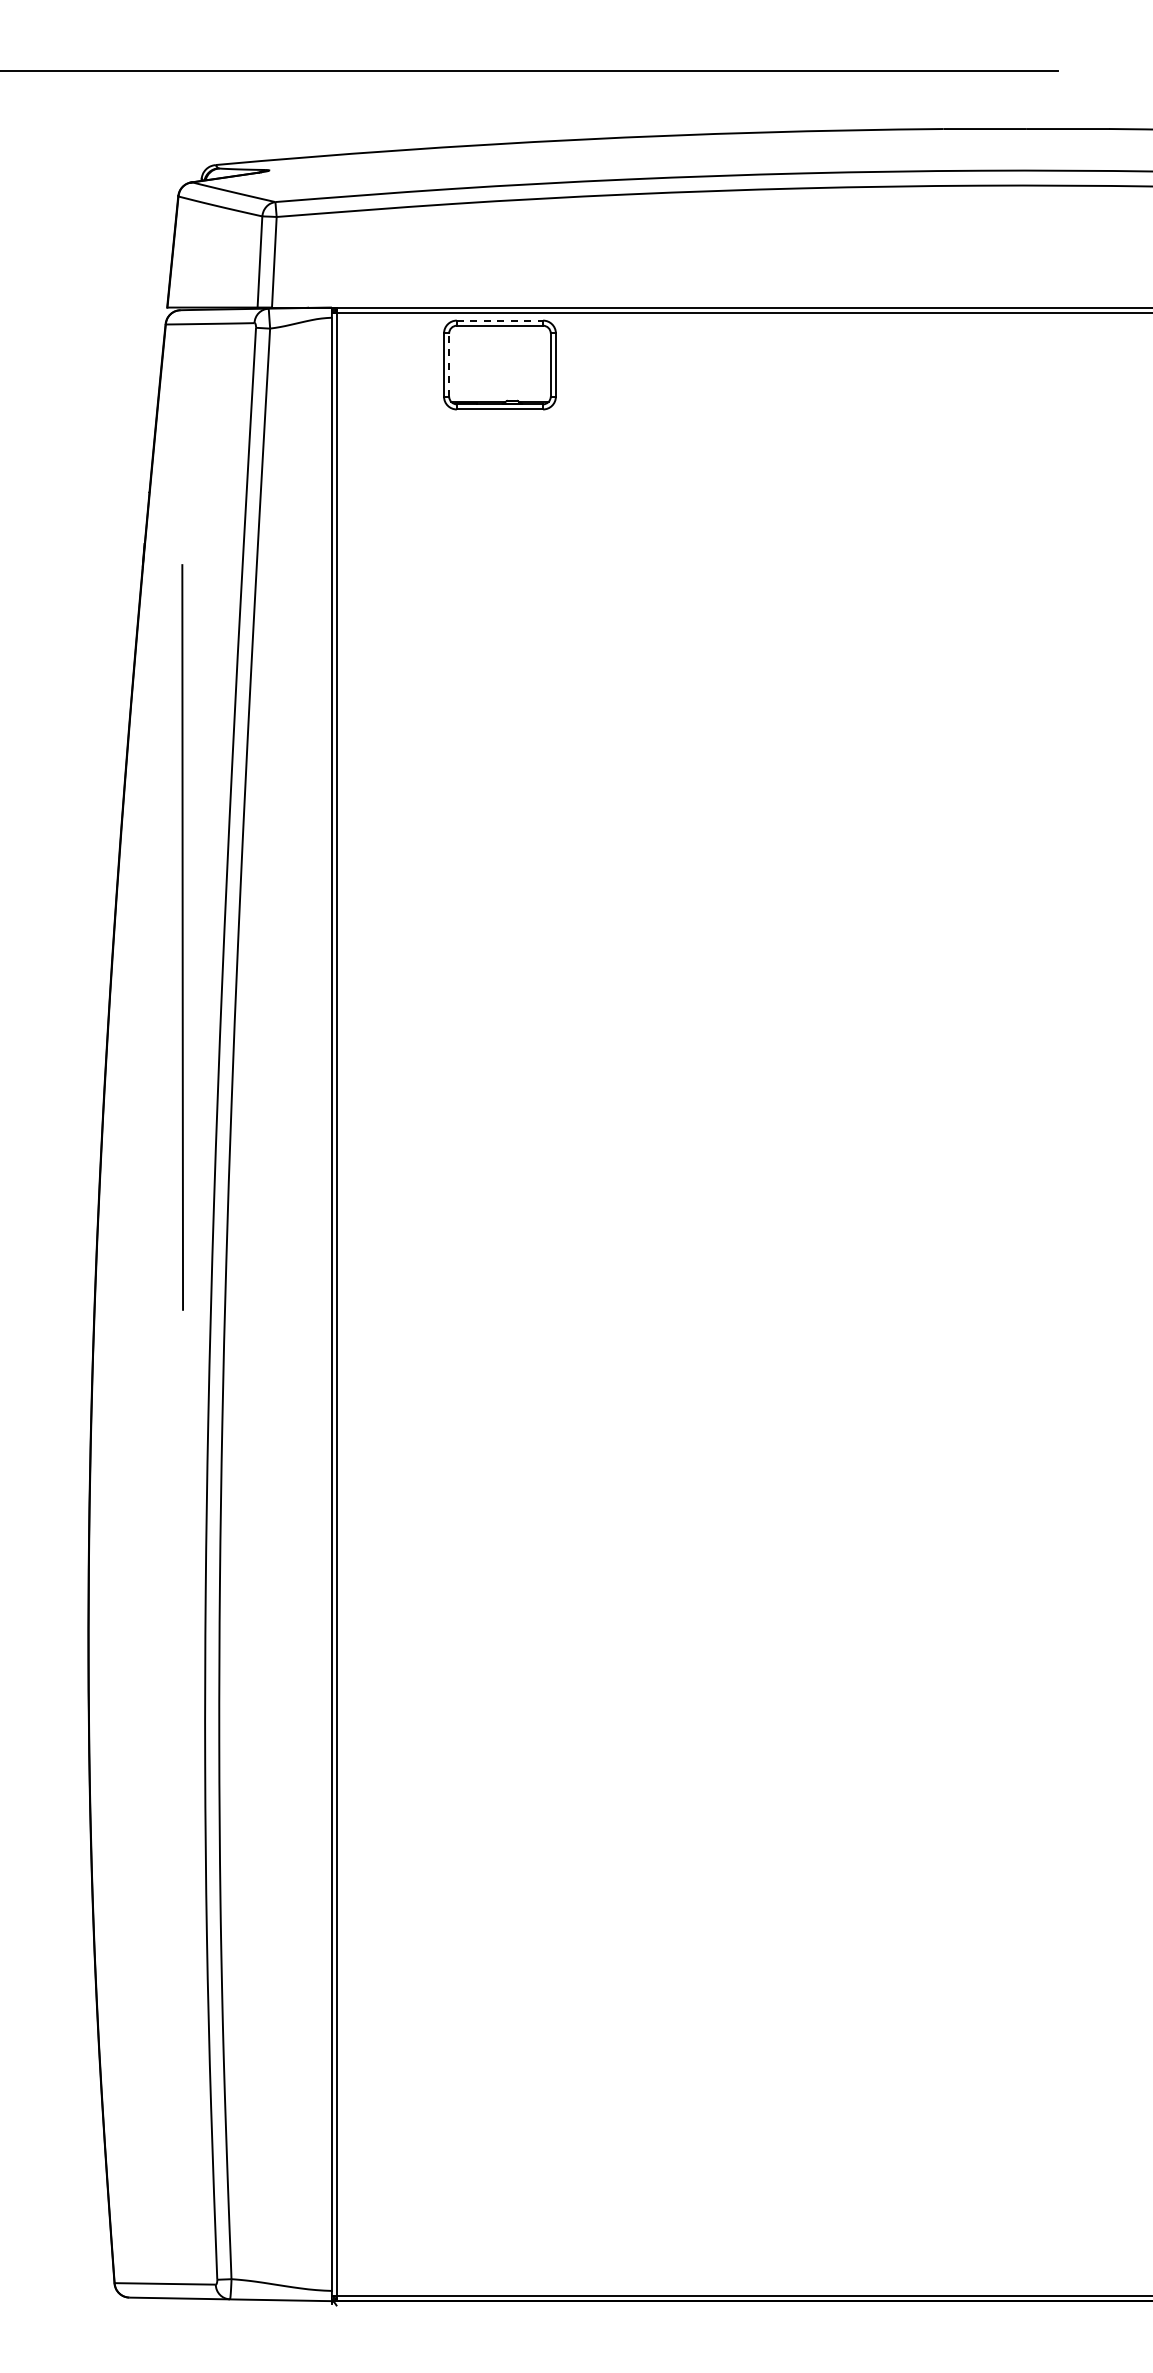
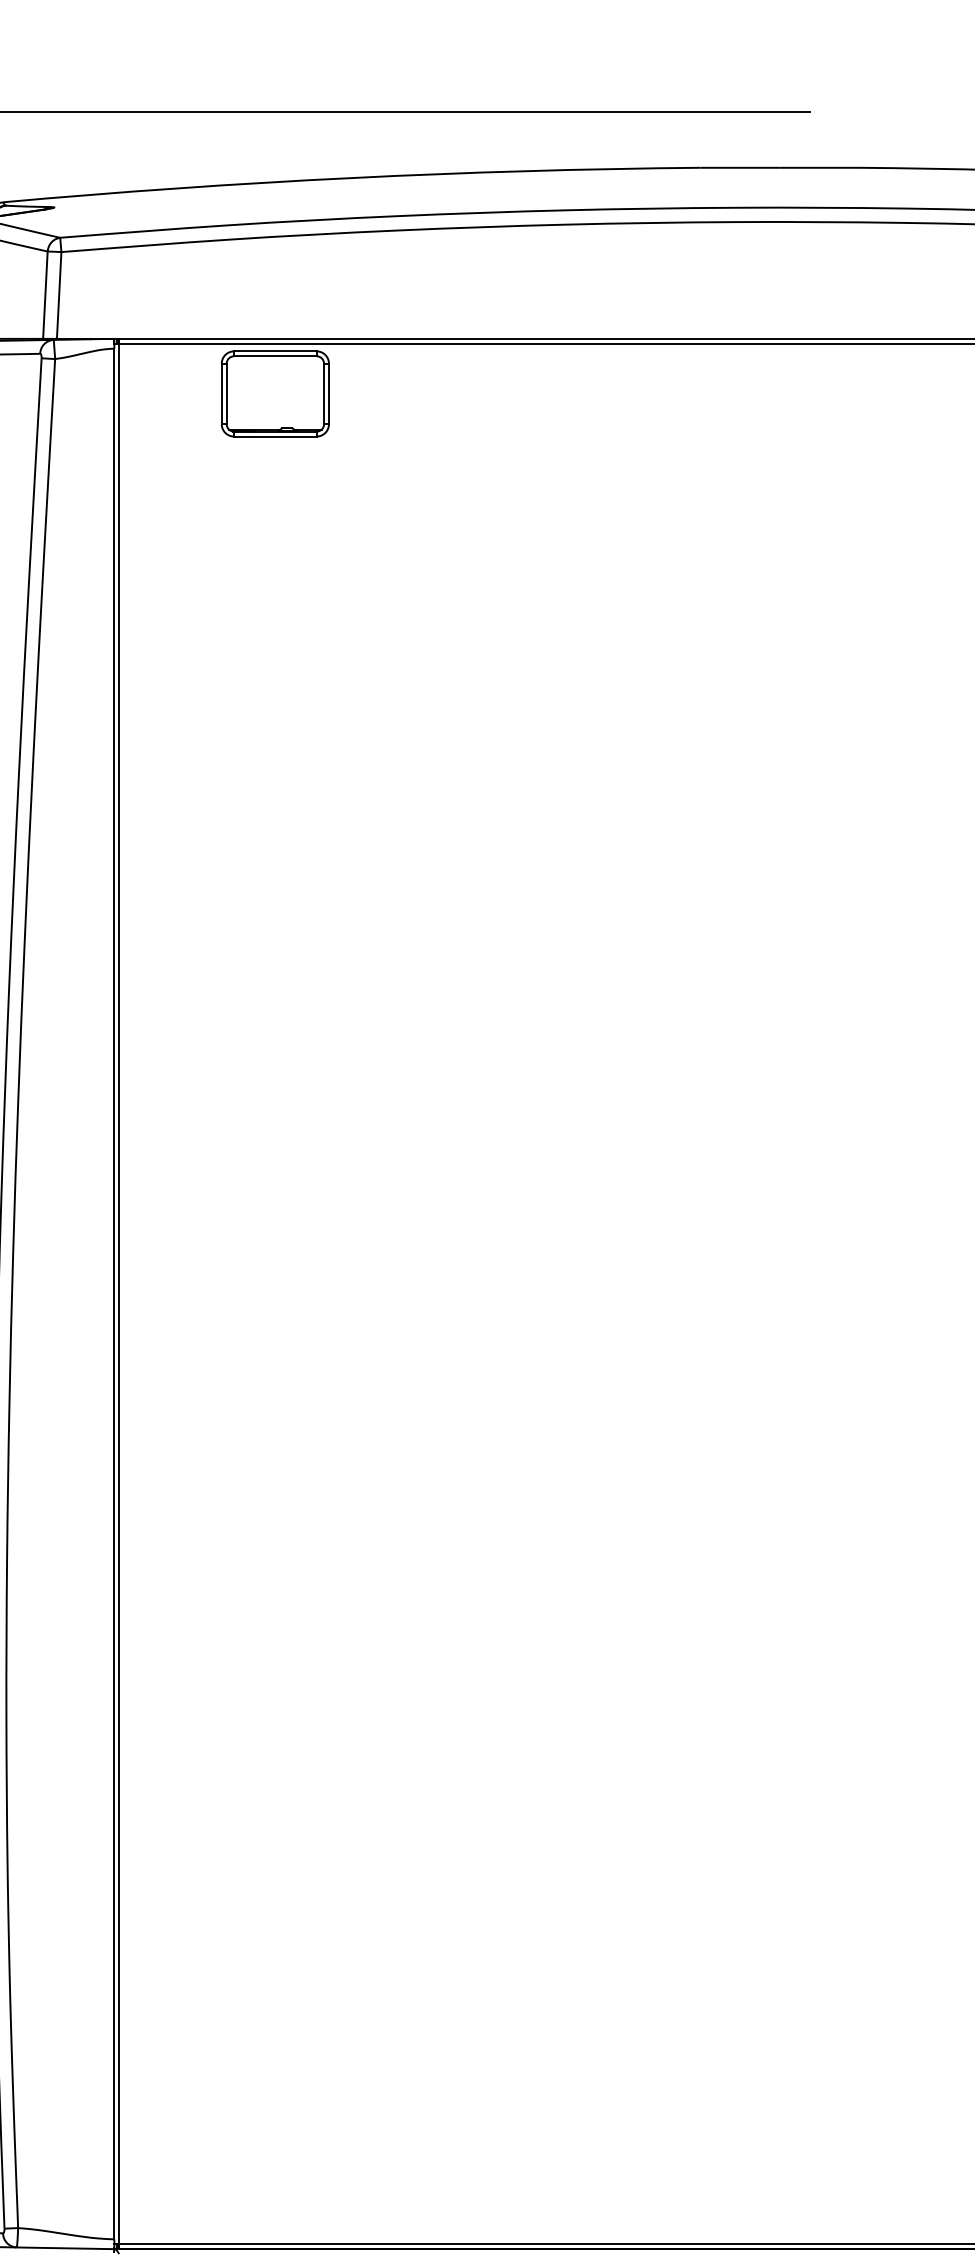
line: (500, 320) -> (275, 351), dashed -> solid
line: (449, 365) -> (227, 394), dashed -> solid

